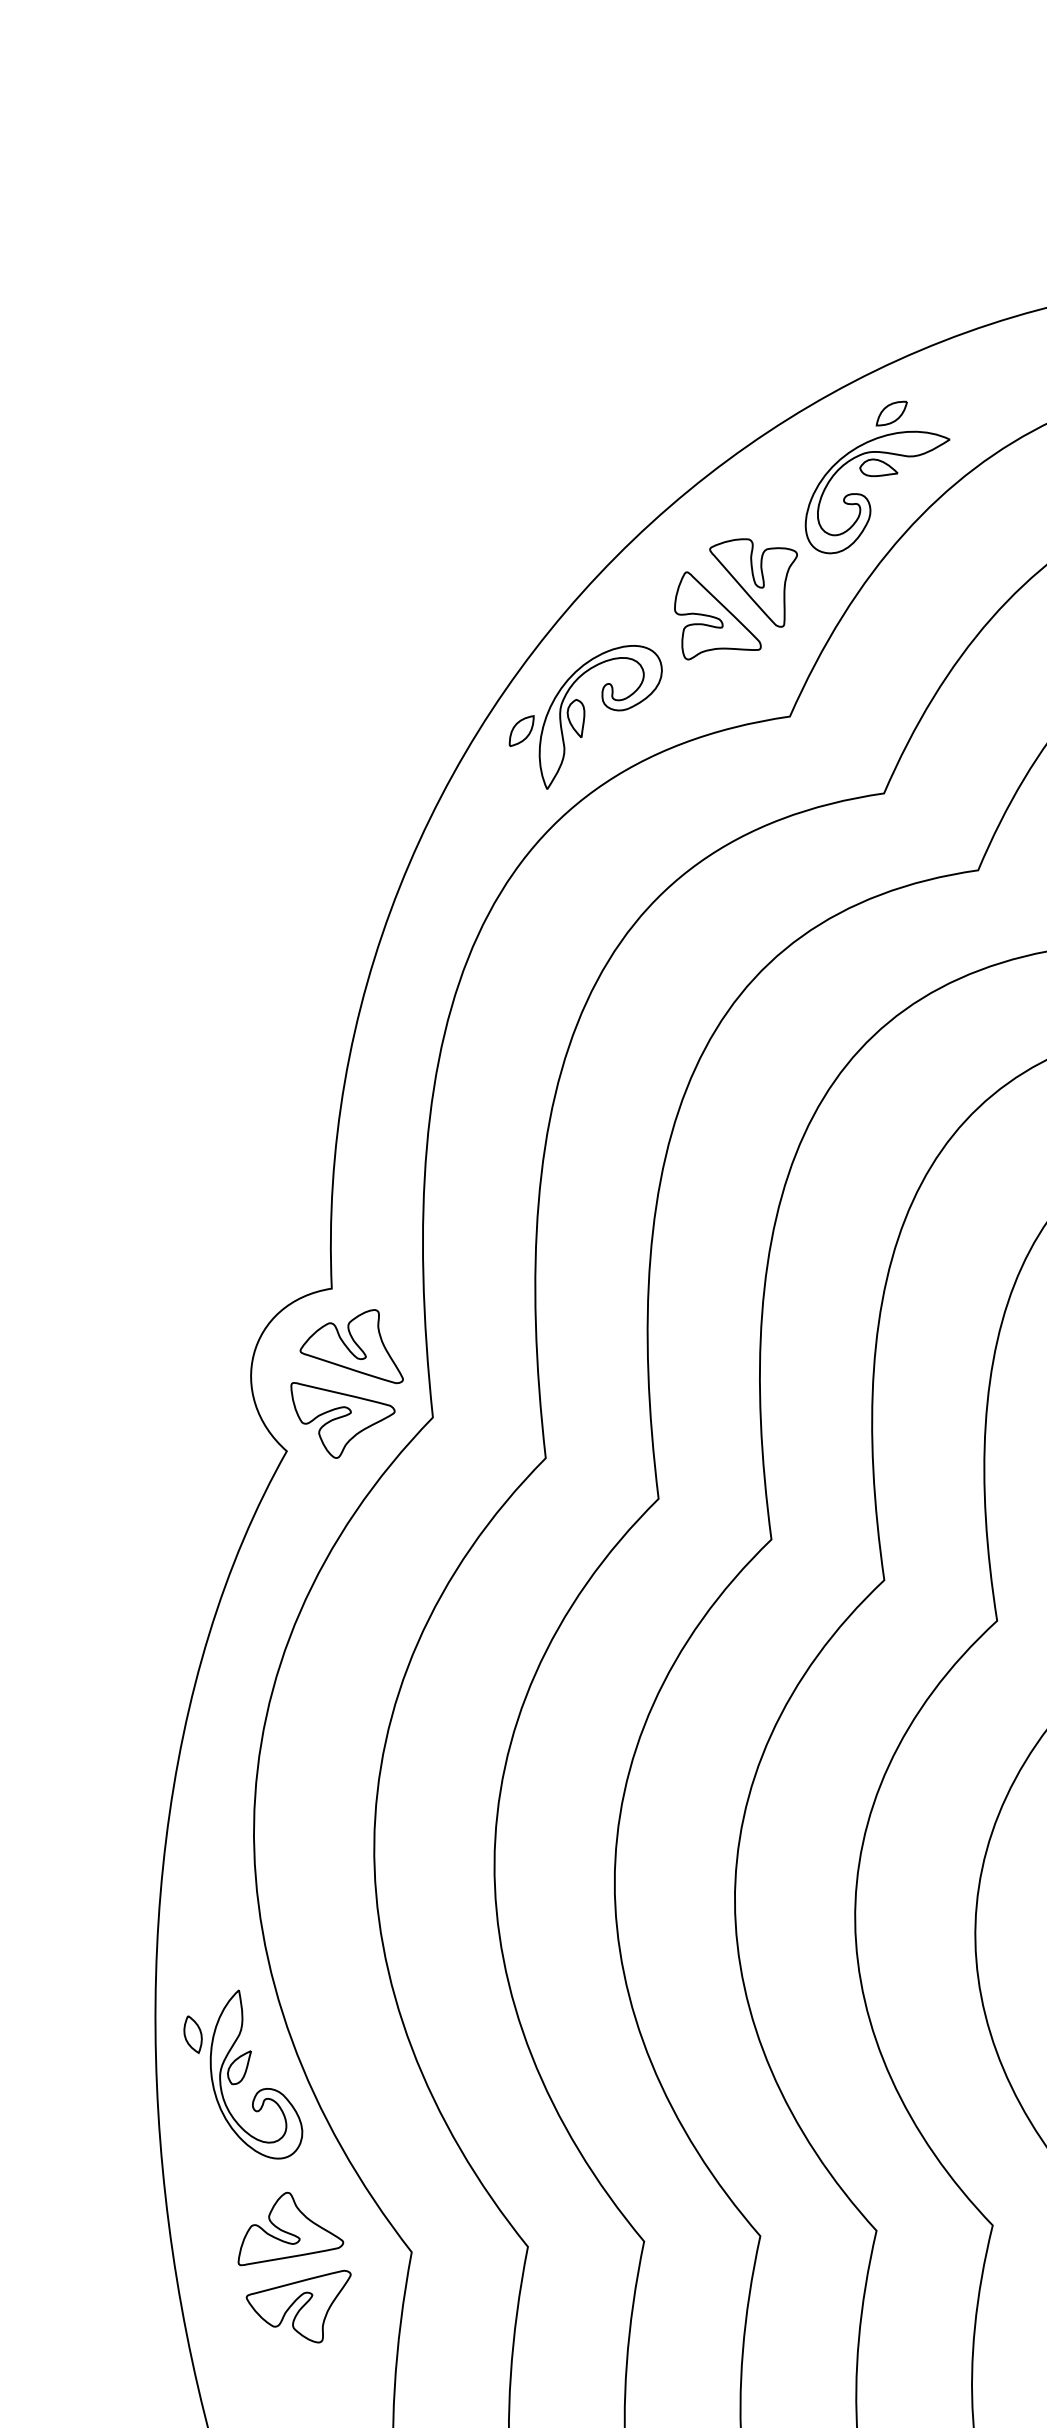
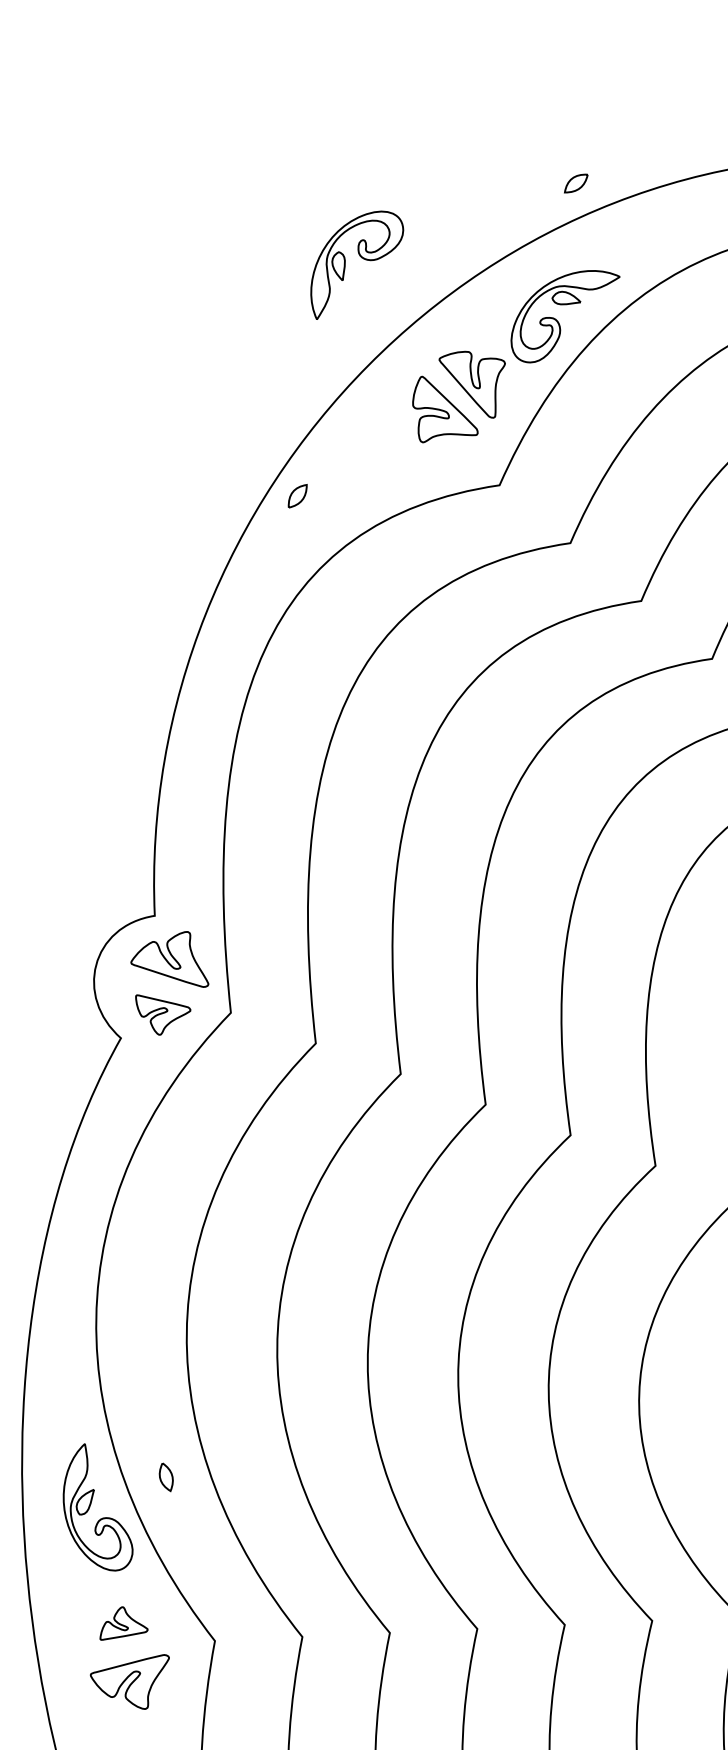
part: (891, 413) -> (576, 183), moved
part: (606, 707) -> (361, 257), moved
part: (342, 1420) -> (162, 1015), size x0.7
part: (192, 2034) -> (165, 1477), moved
part: (290, 2228) -> (123, 1623), size x0.6

